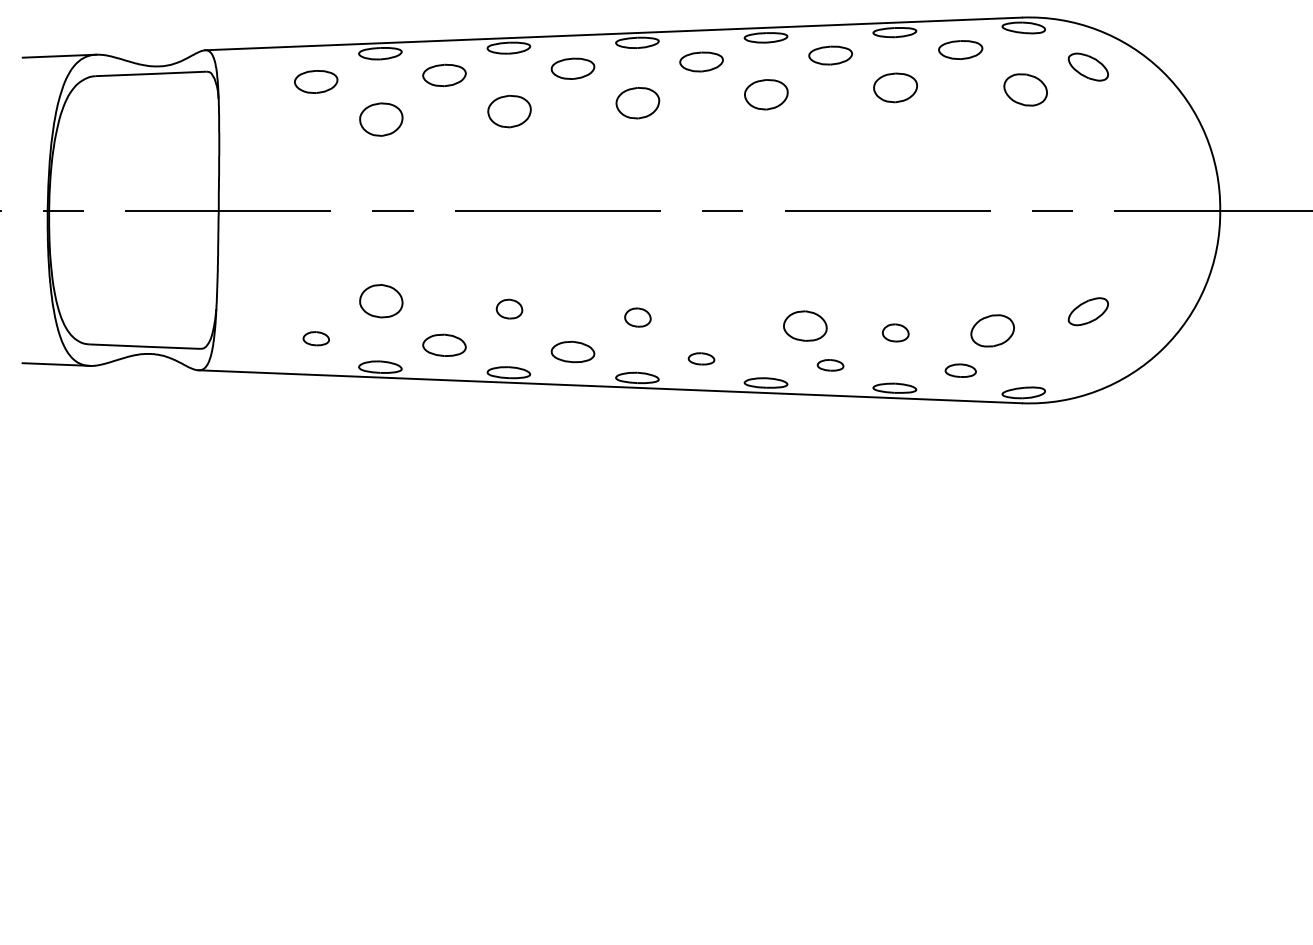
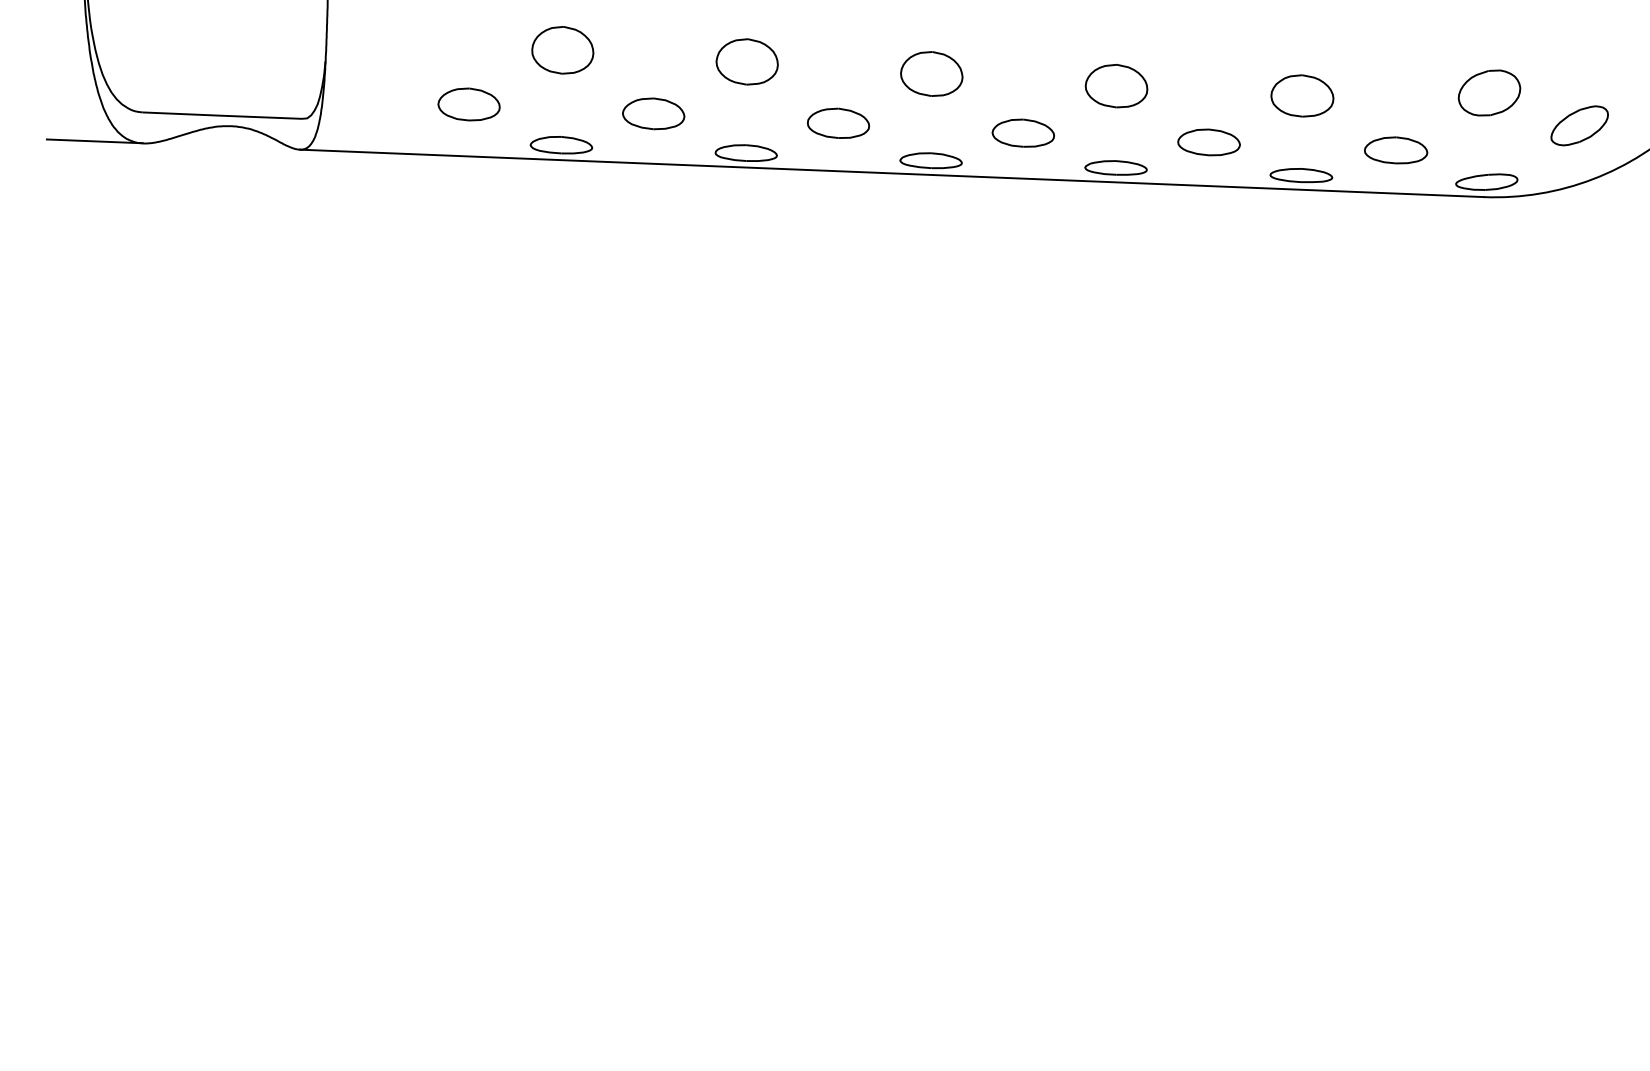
part: (509, 308) -> (747, 60), size x1.67
part: (1087, 311) -> (1578, 125), moved
part: (637, 317) -> (931, 73), size x1.67
part: (805, 325) -> (1116, 85), moved
part: (992, 330) -> (1489, 92), moved
part: (895, 332) -> (1302, 95), size x1.67
part: (316, 338) -> (469, 103), size x1.67
part: (701, 358) -> (1023, 132), size x1.67
part: (830, 365) -> (1208, 142), size x1.67
part: (960, 370) -> (1395, 149), size x1.43

